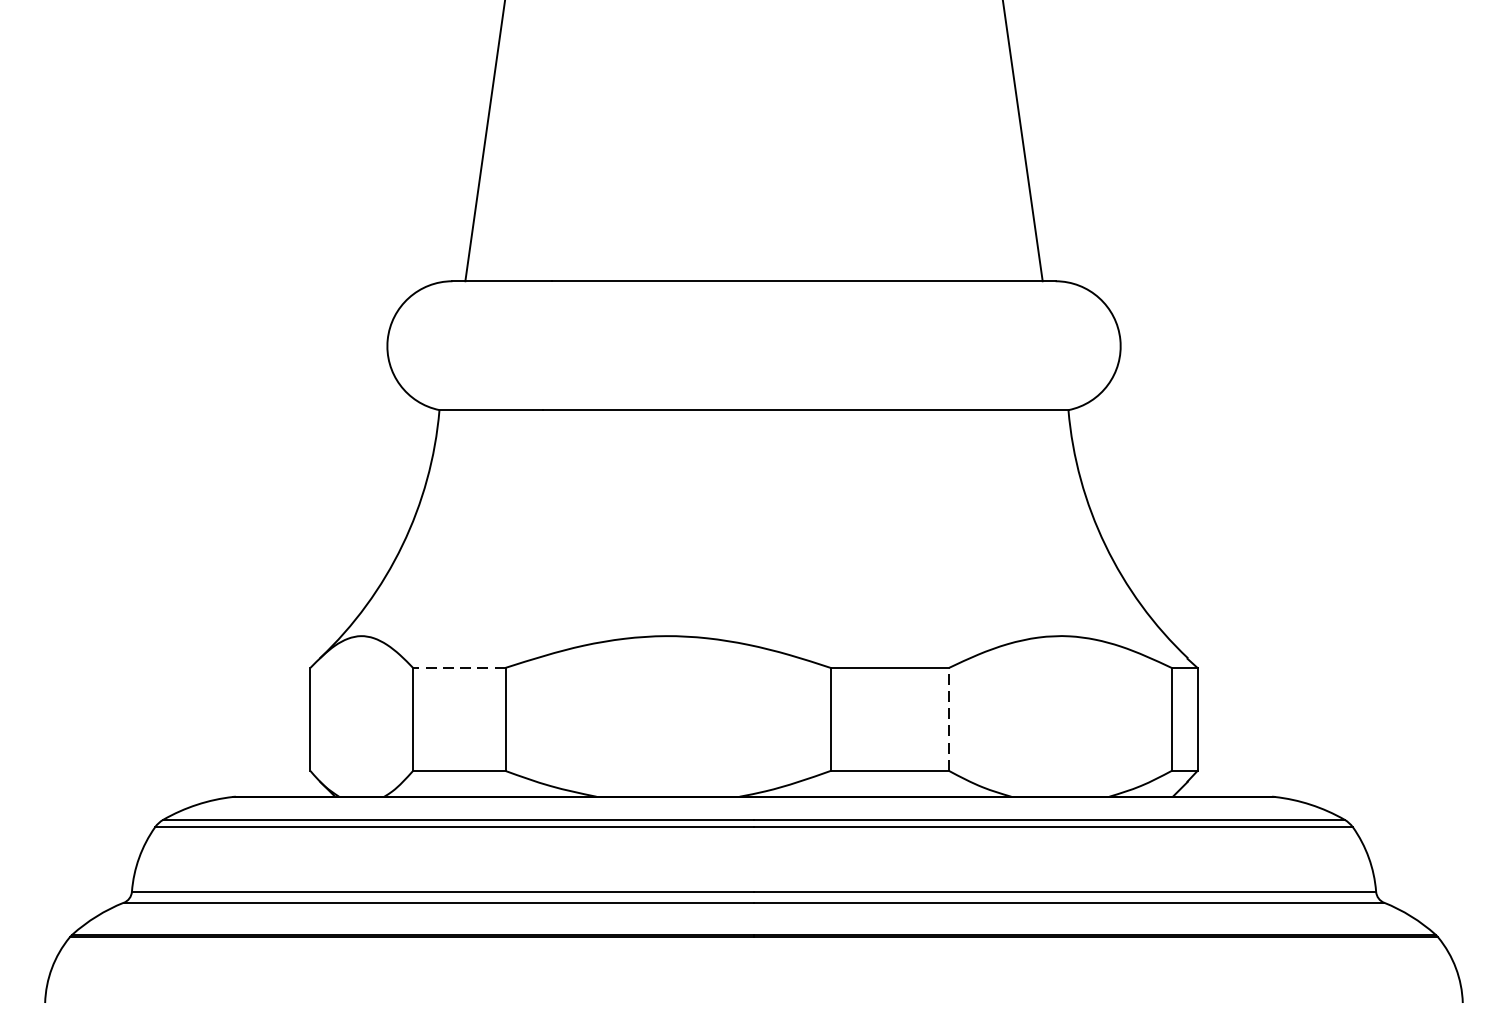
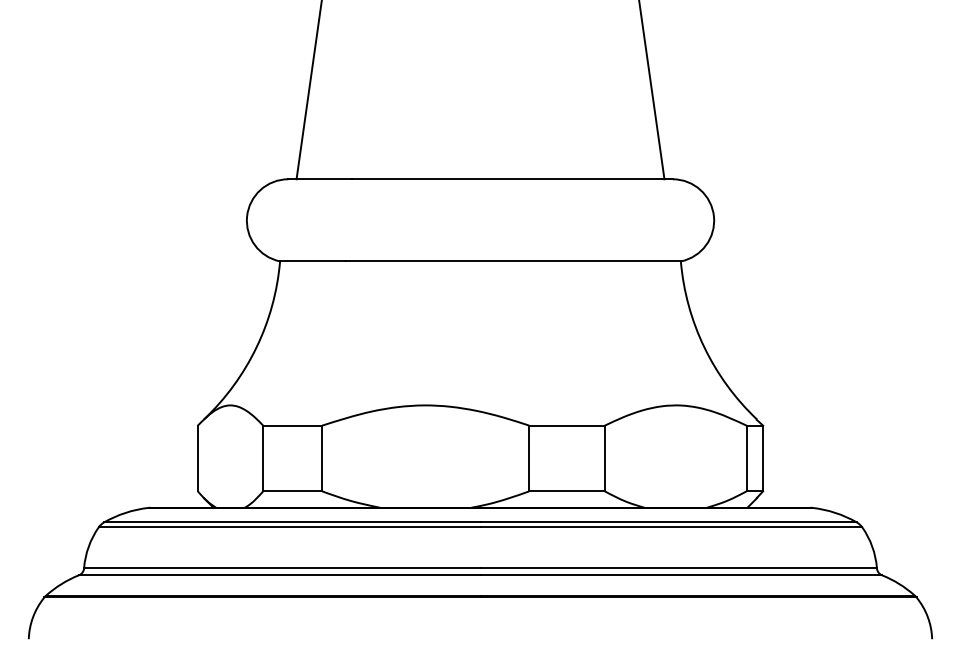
line: (458, 667) -> (292, 425), dashed -> solid
line: (948, 719) -> (604, 458), dashed -> solid

